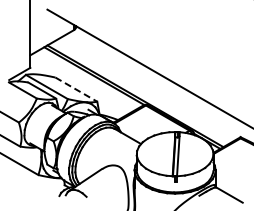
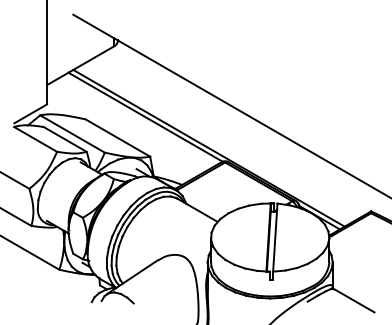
line: (76, 89) -> (118, 137), dashed -> solid

